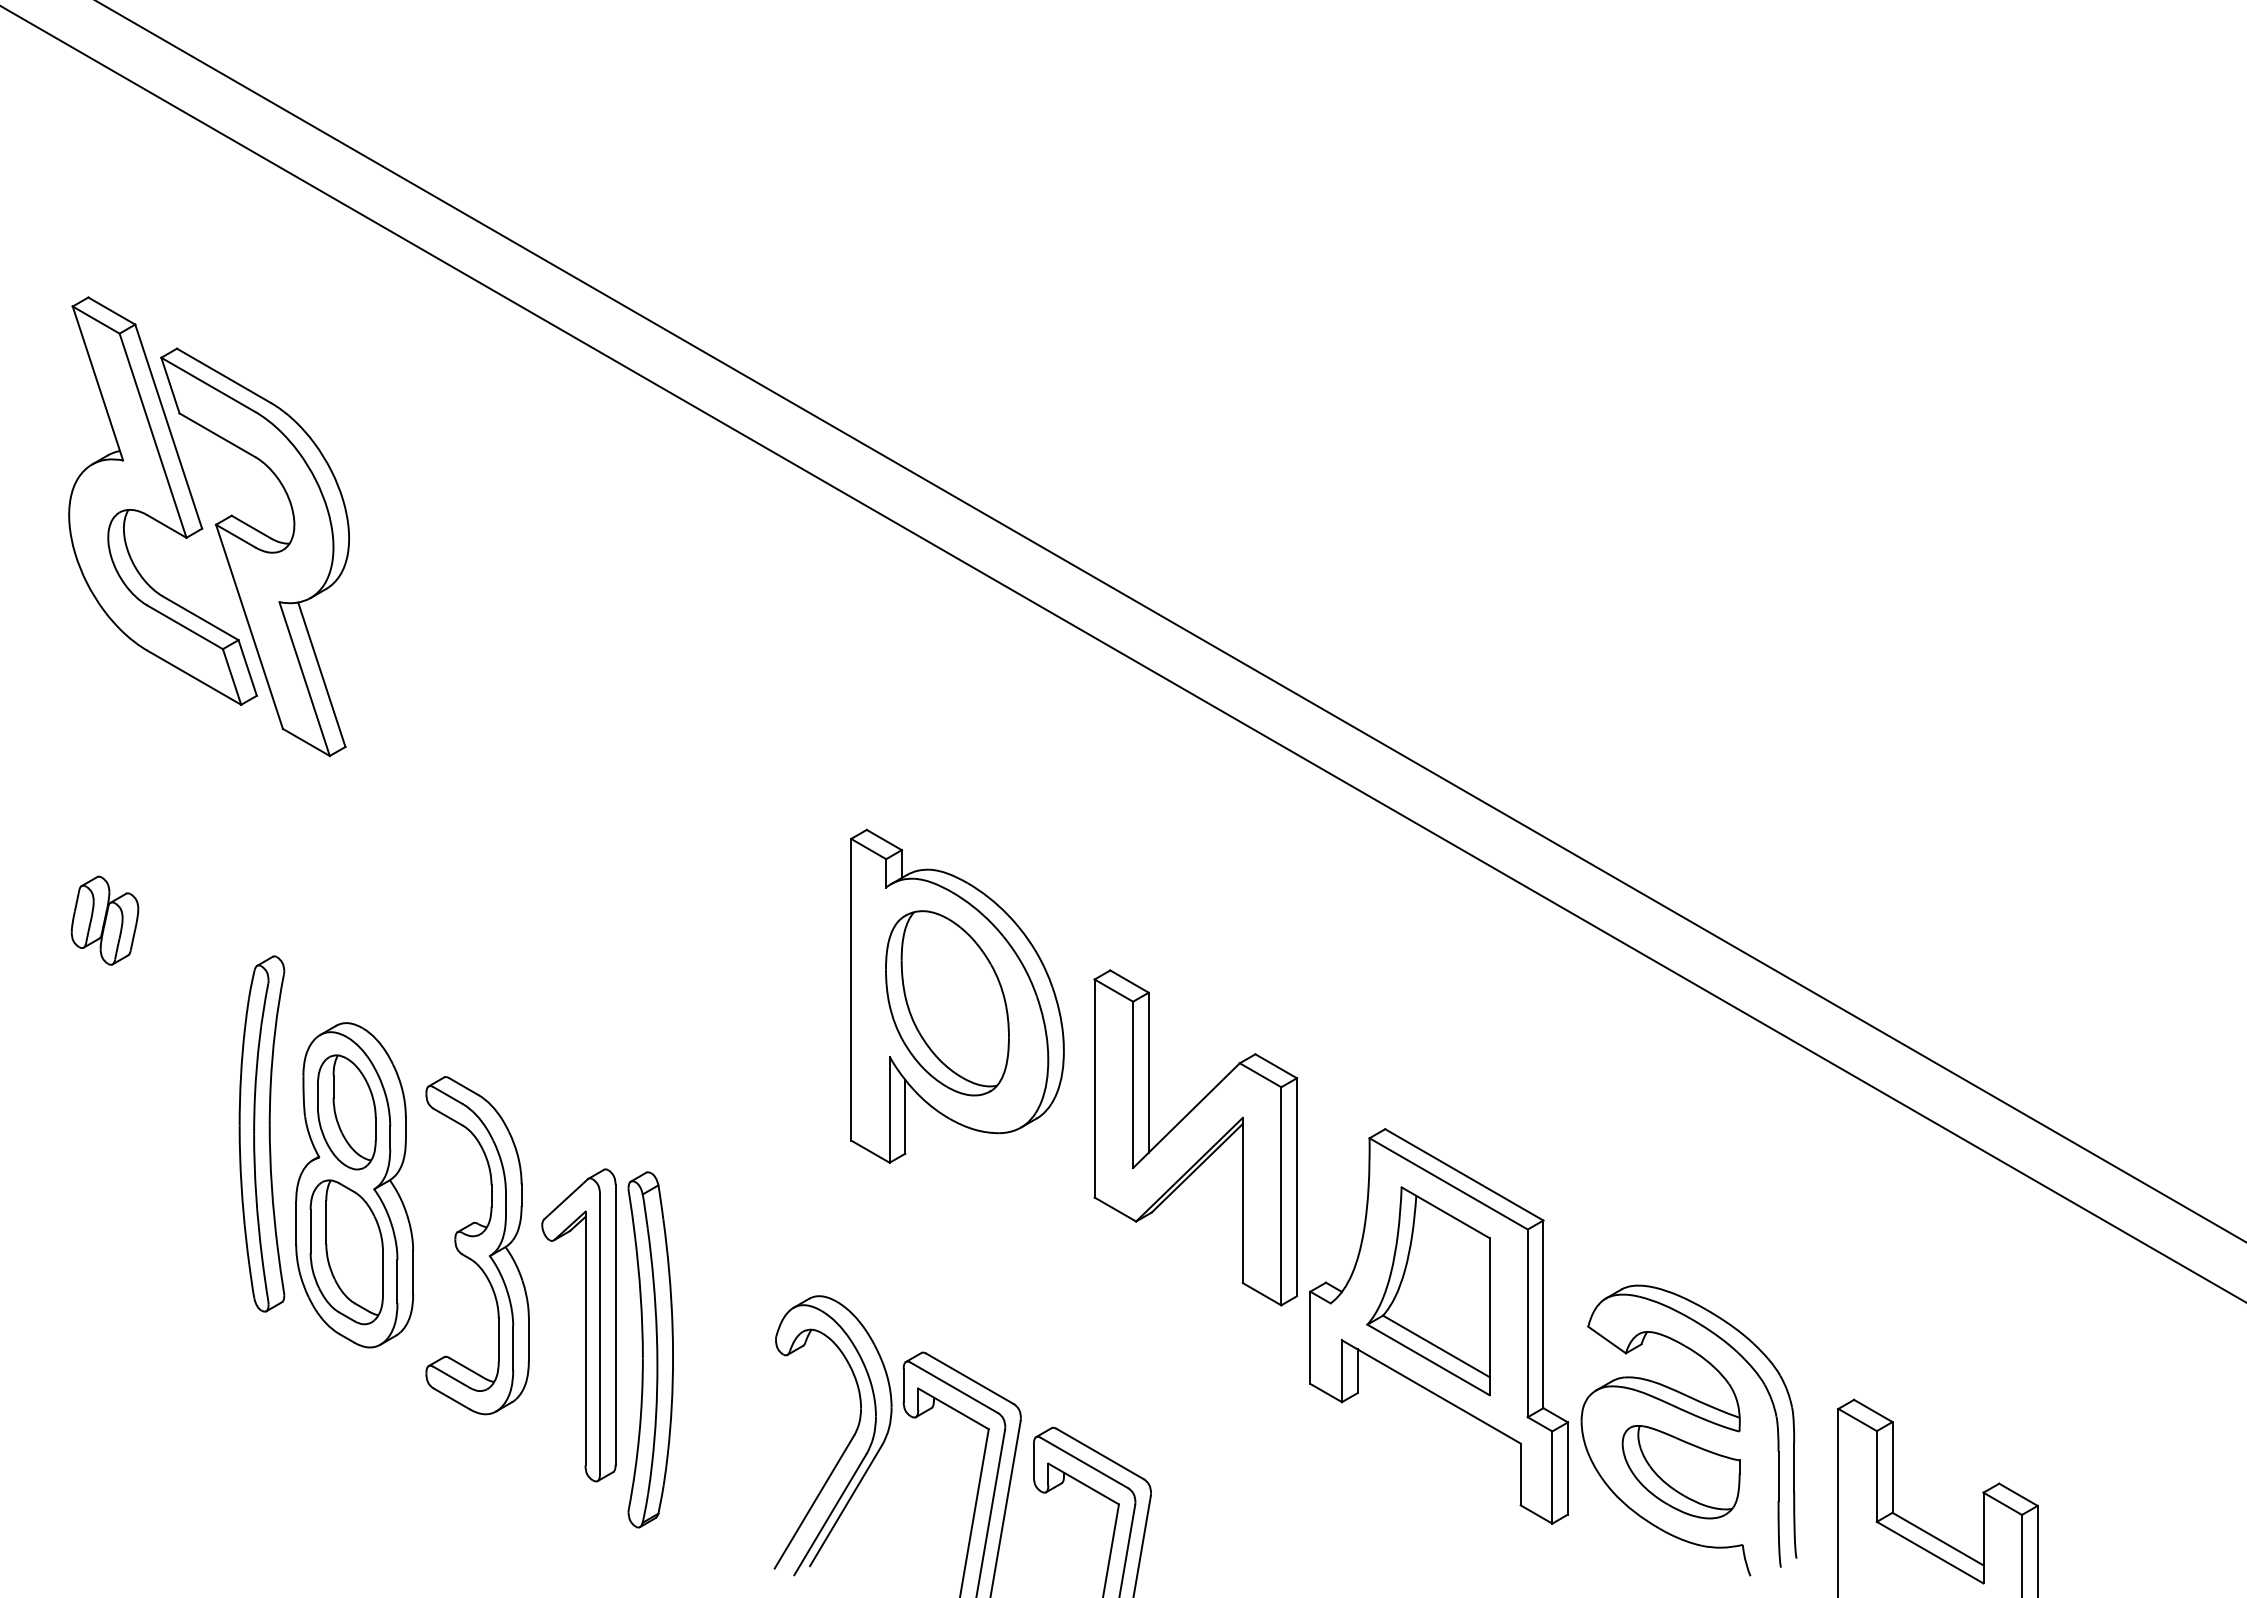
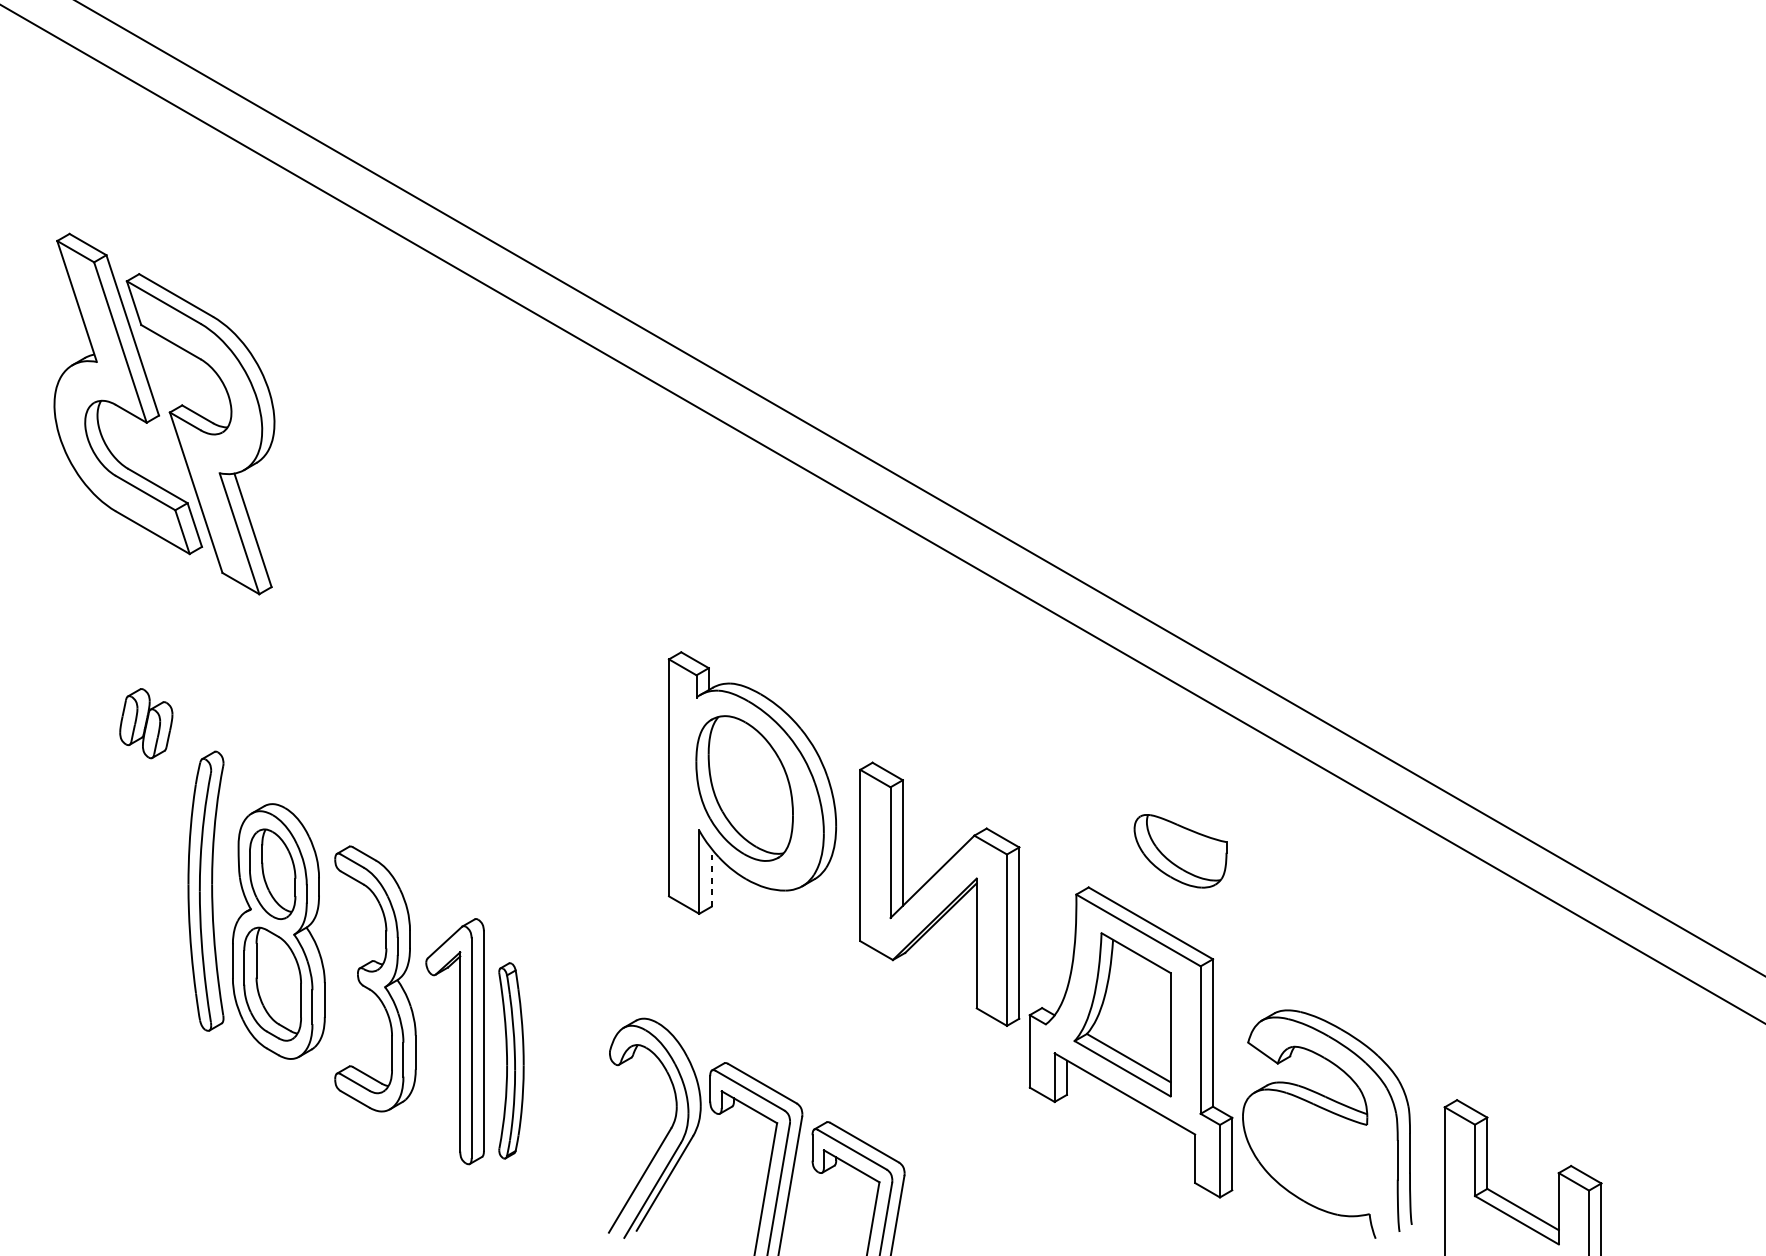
part: (104, 920) -> (145, 723), moved
line: (905, 1116) -> (711, 877), solid -> dashed
part: (650, 1349) -> (511, 1060), size x0.7
part: (1680, 1472) -> (1180, 851), moved

